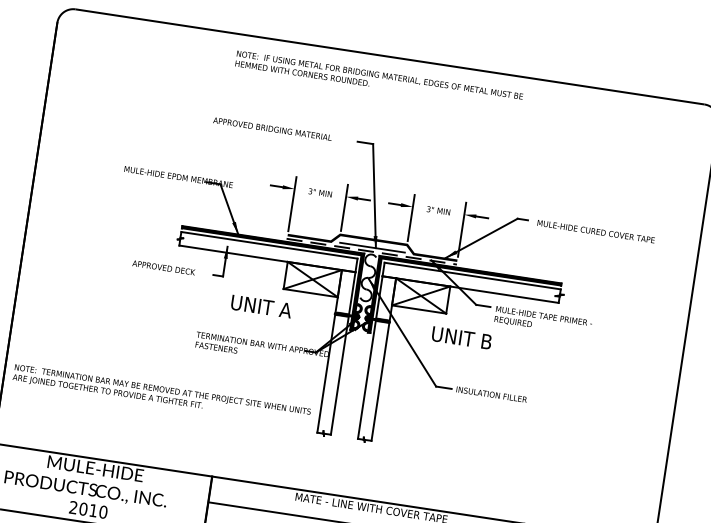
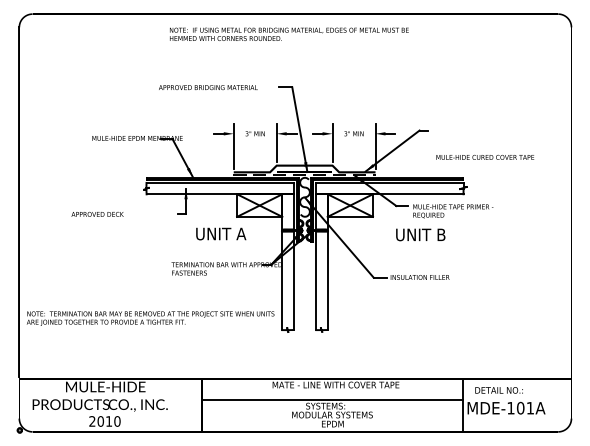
text: (596, 231) -> (485, 157), moved
text: (163, 267) -> (97, 214), moved
text: (461, 337) -> (420, 234), moved

